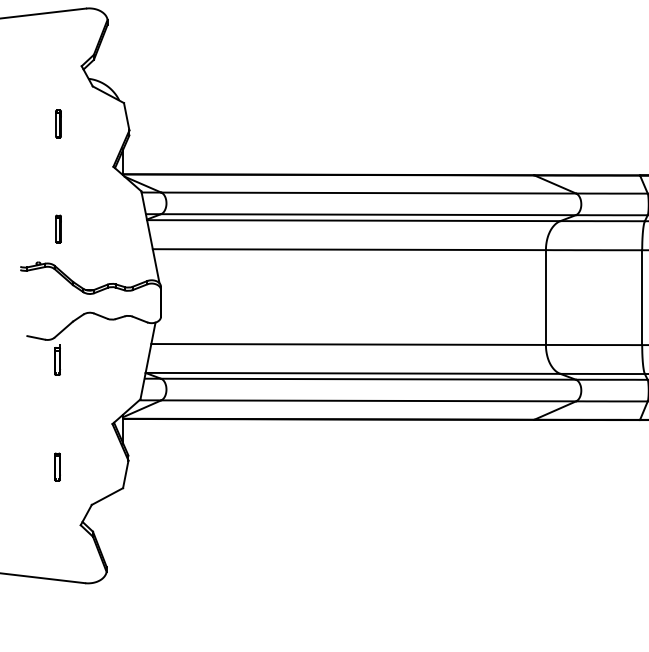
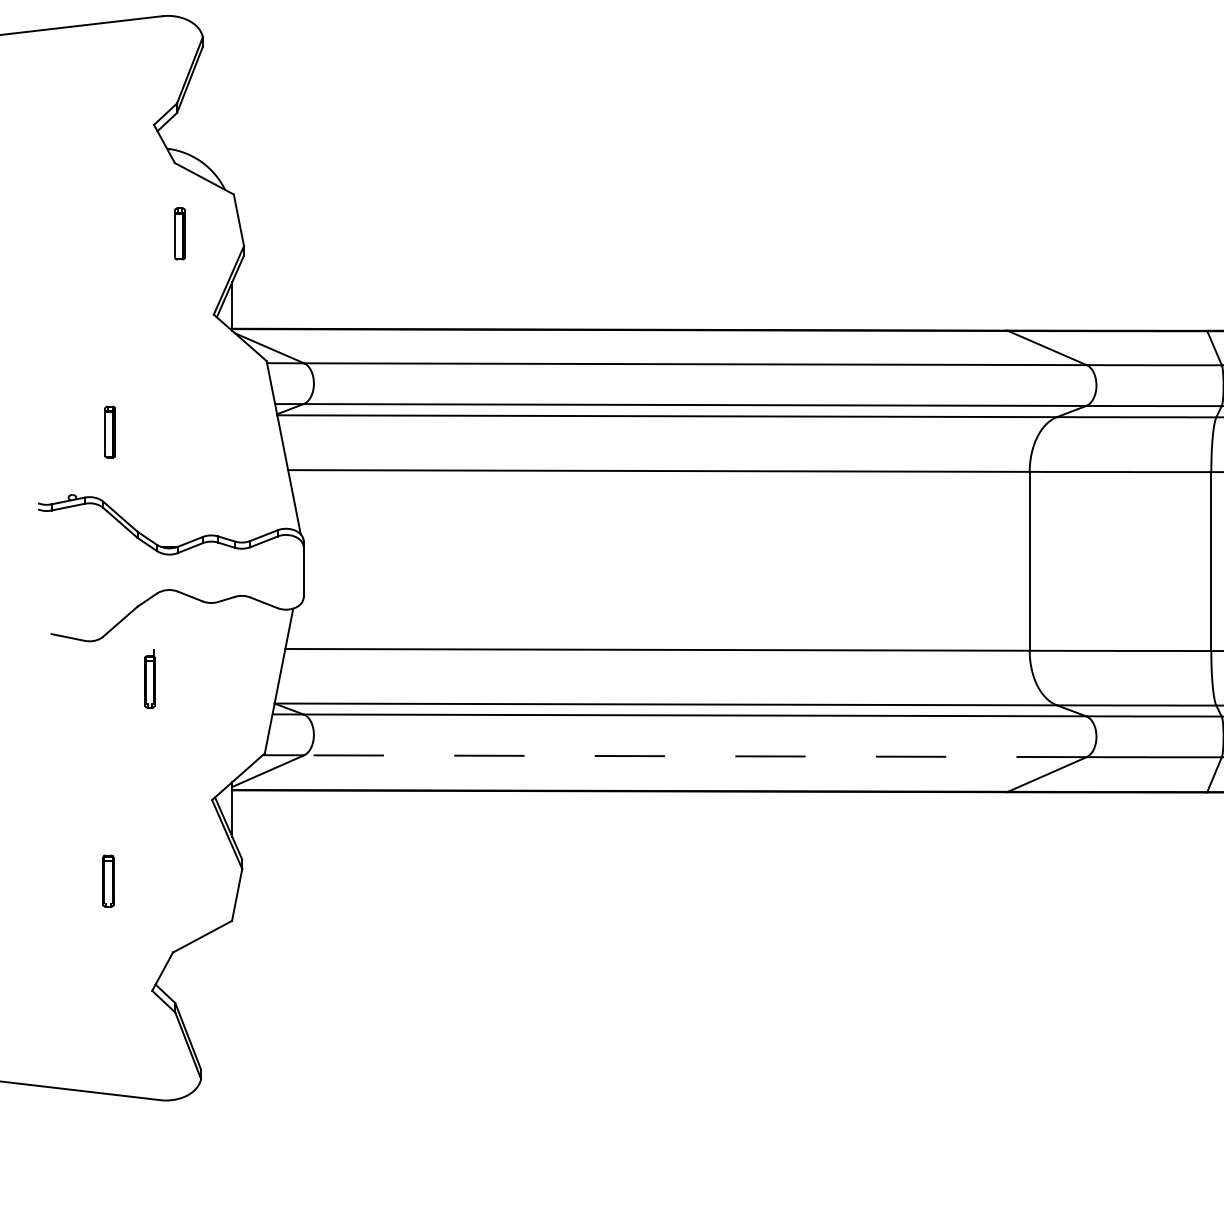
part: (58, 123) -> (180, 233), moved
part: (57, 359) -> (149, 678), moved
line: (368, 400) -> (695, 755), solid -> dashed

